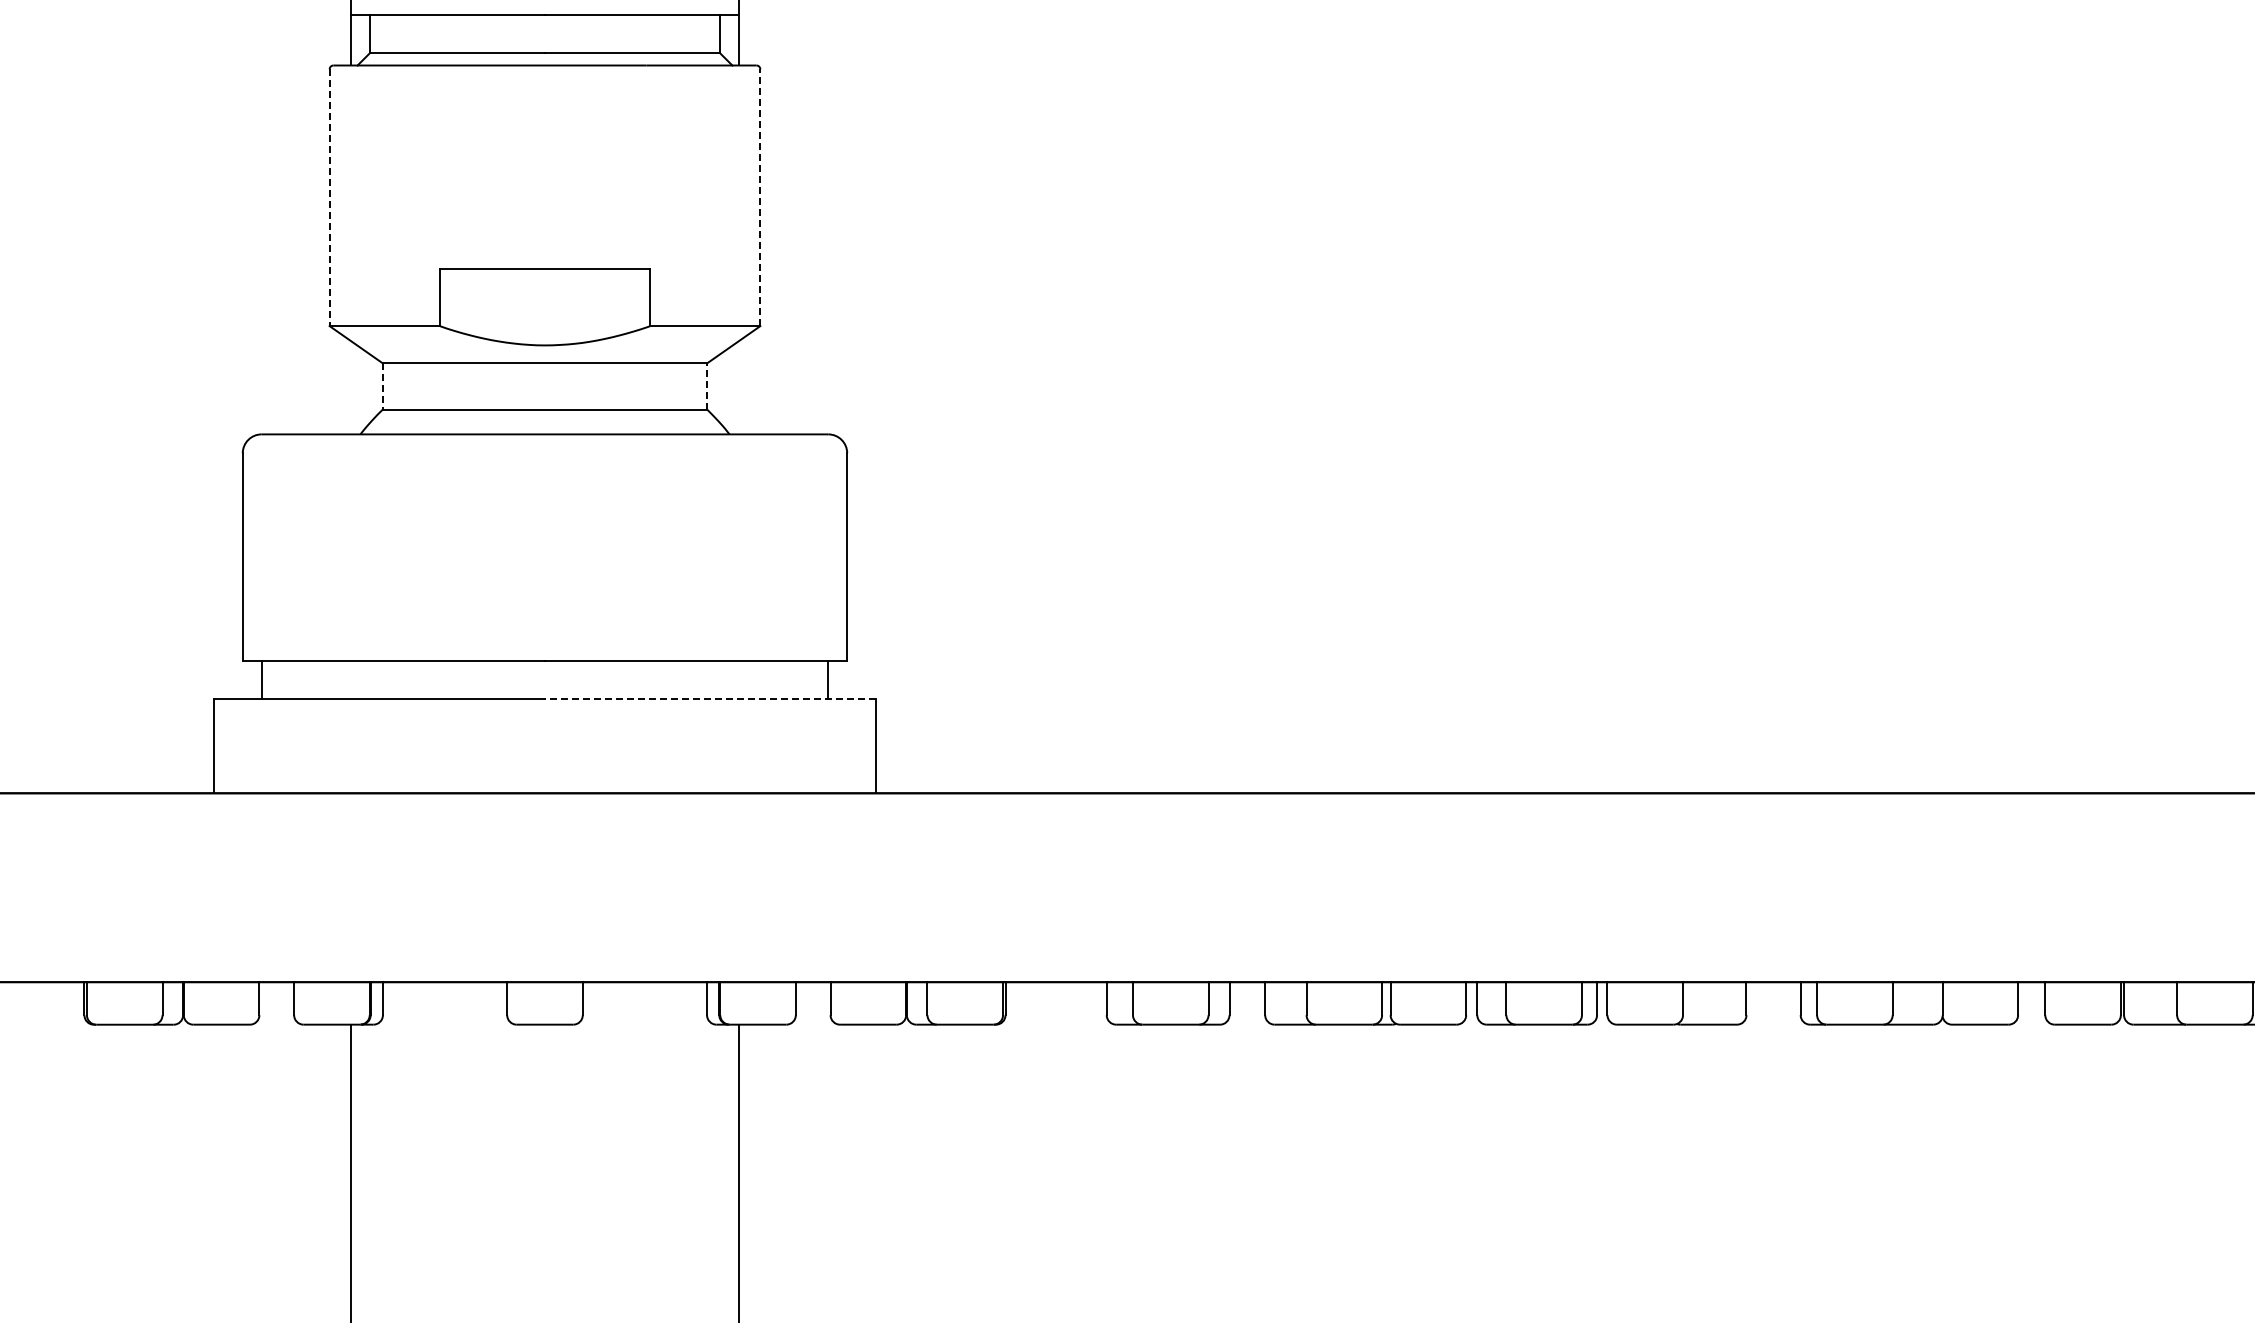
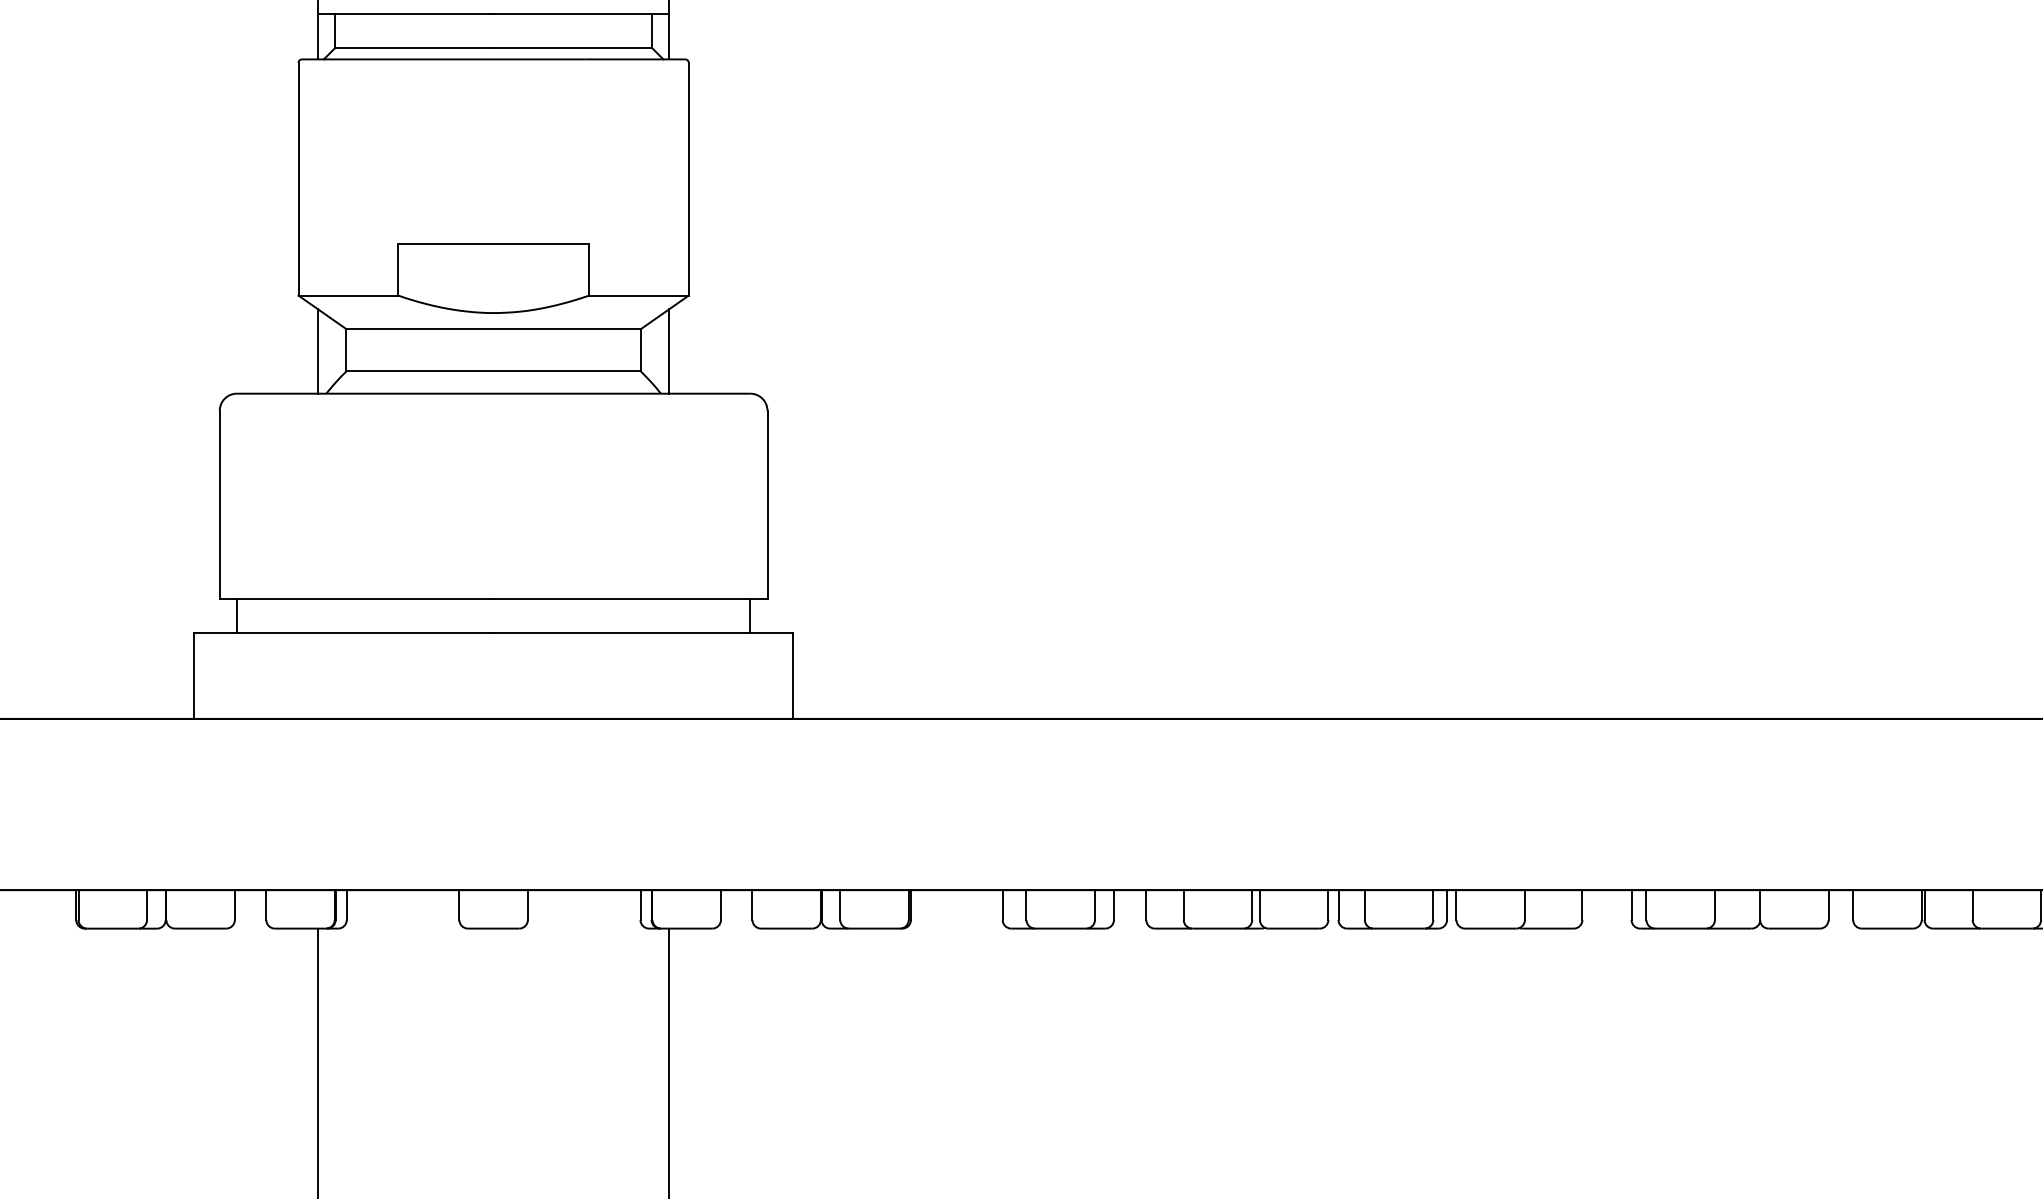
line: (760, 197) -> (688, 179), dashed -> solid
line: (329, 198) -> (298, 179), dashed -> solid
line: (707, 386) -> (640, 350), dashed -> solid
line: (351, 387) -> (318, 351), added
line: (382, 387) -> (346, 351), dashed -> solid
line: (738, 387) -> (668, 351), added
line: (709, 698) -> (642, 633), dashed -> solid

